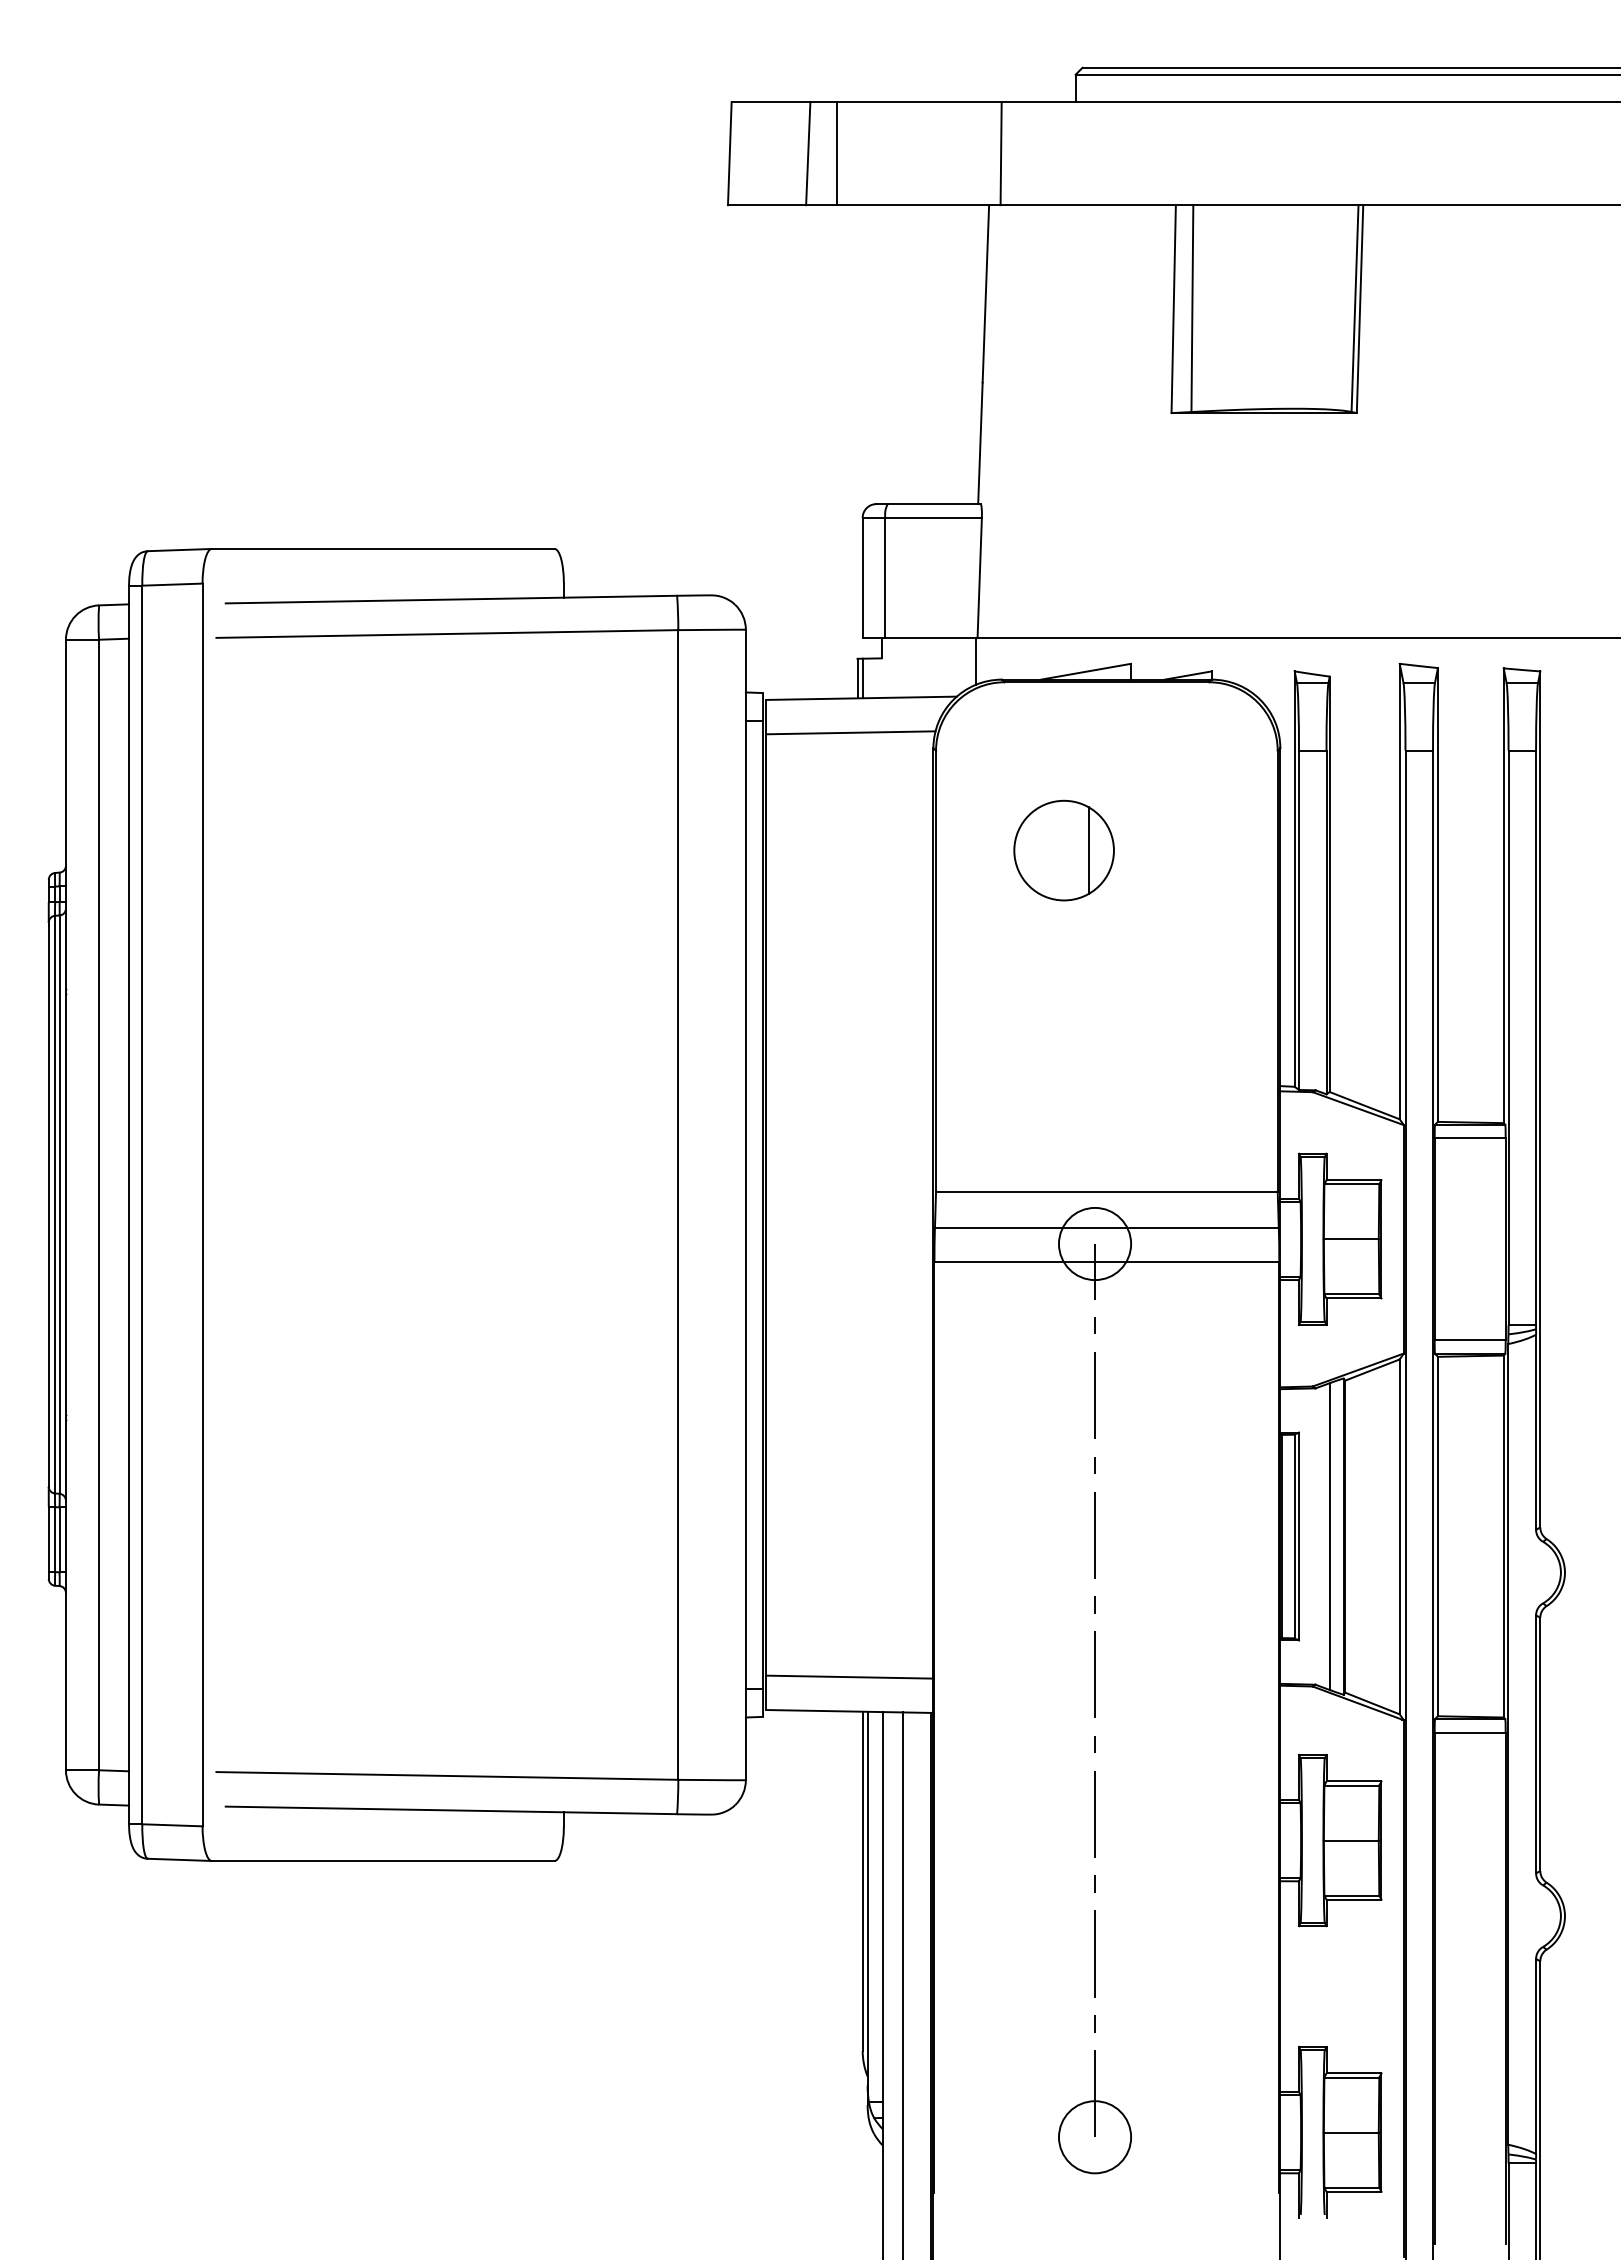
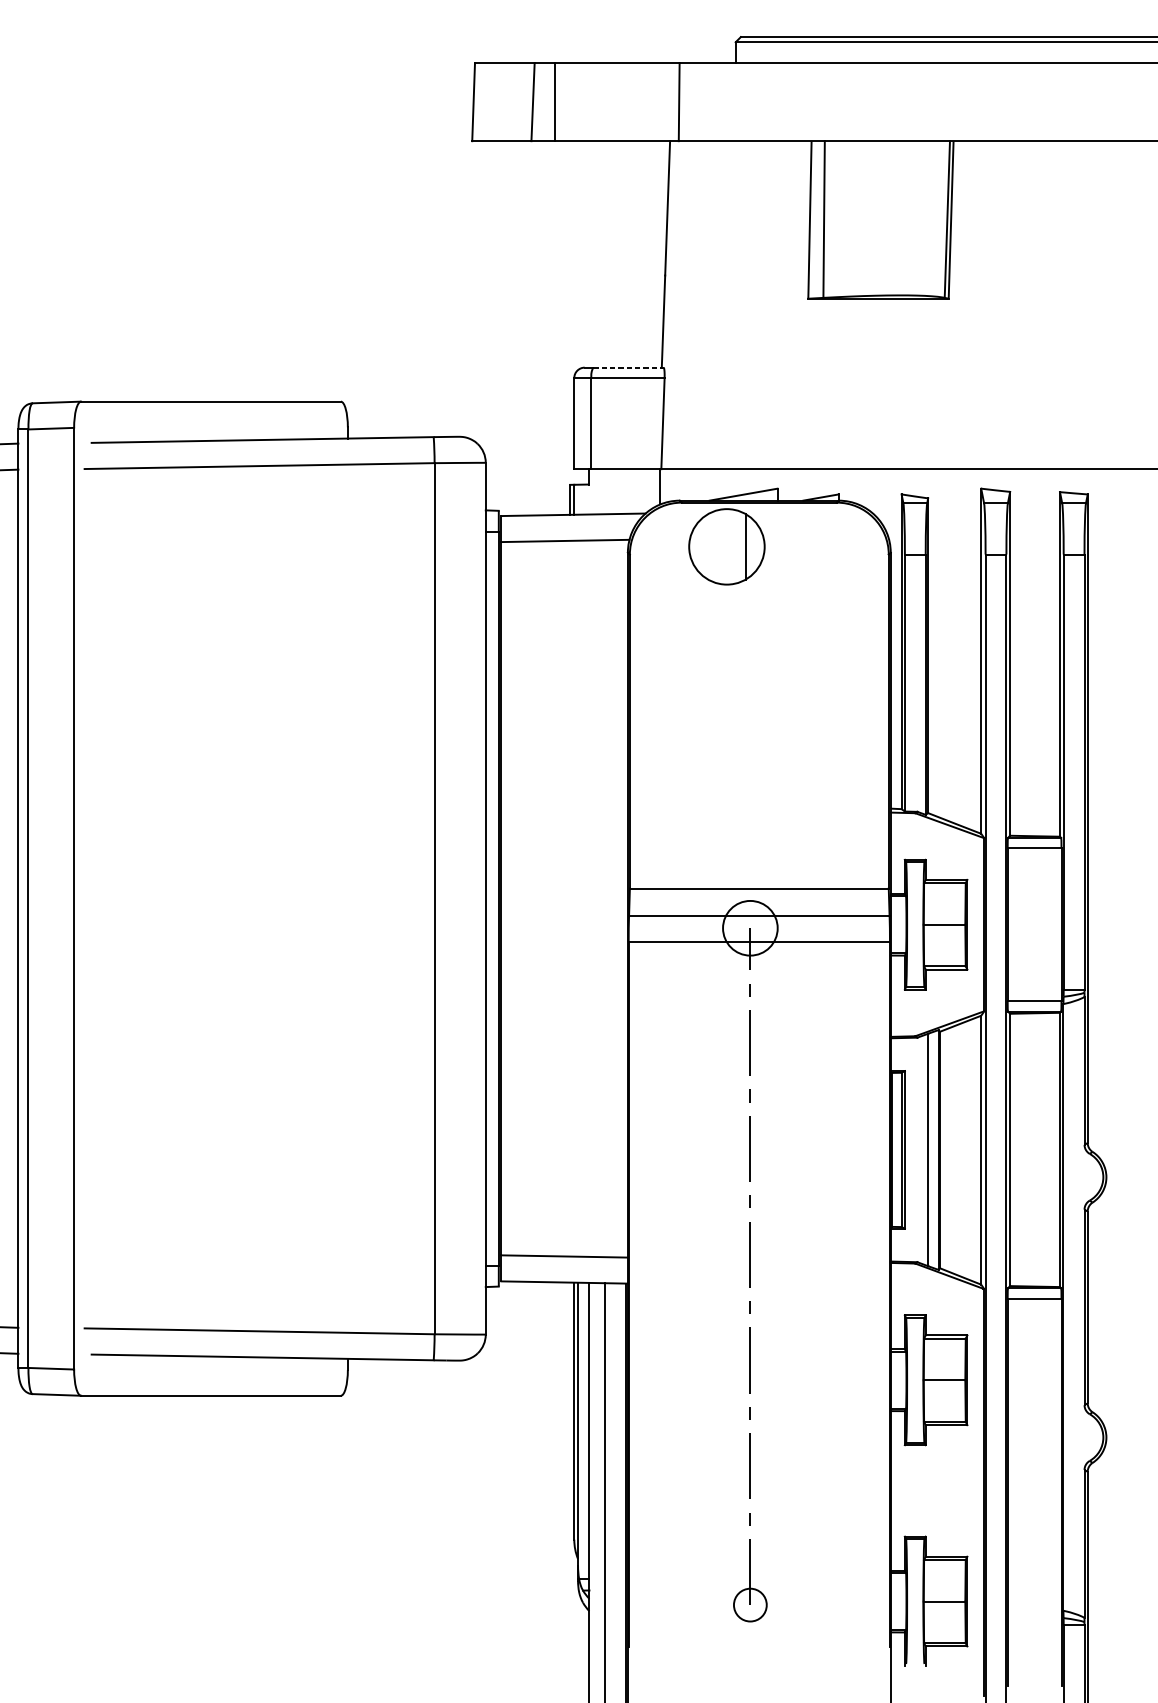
line: (934, 504) -> (628, 367), solid -> dashed
part: (1063, 850) -> (726, 546), moved
circle: (1094, 2137) -> (749, 1605), size x0.6

